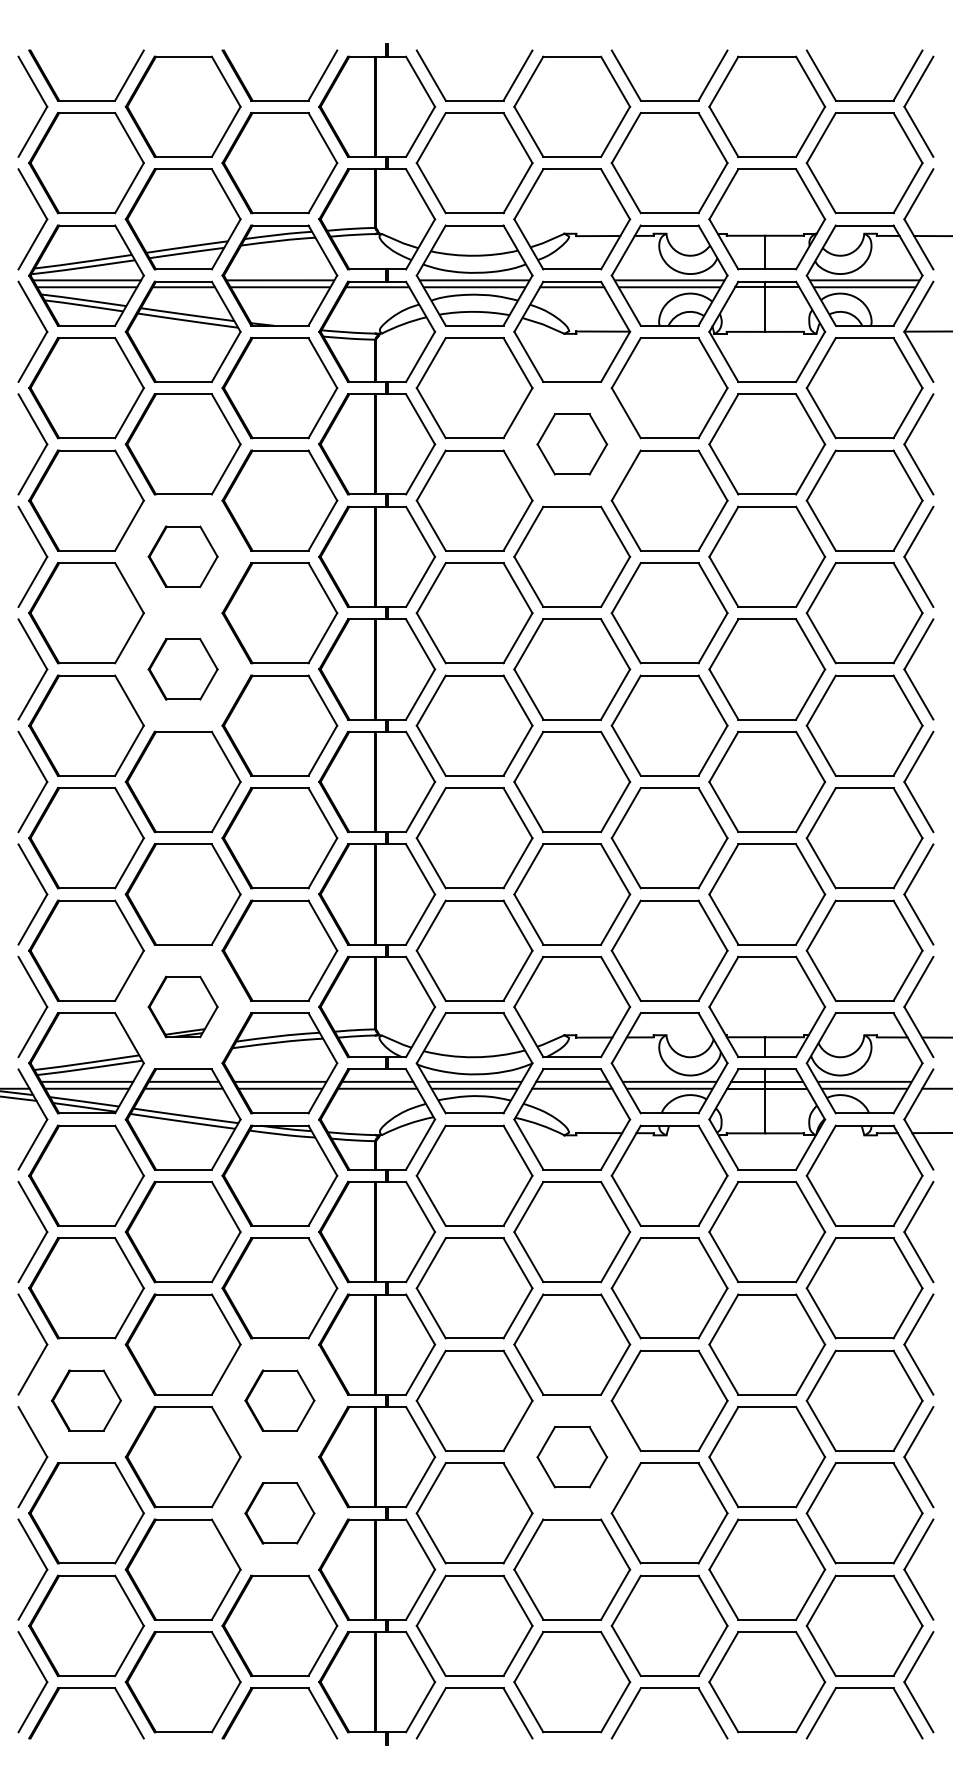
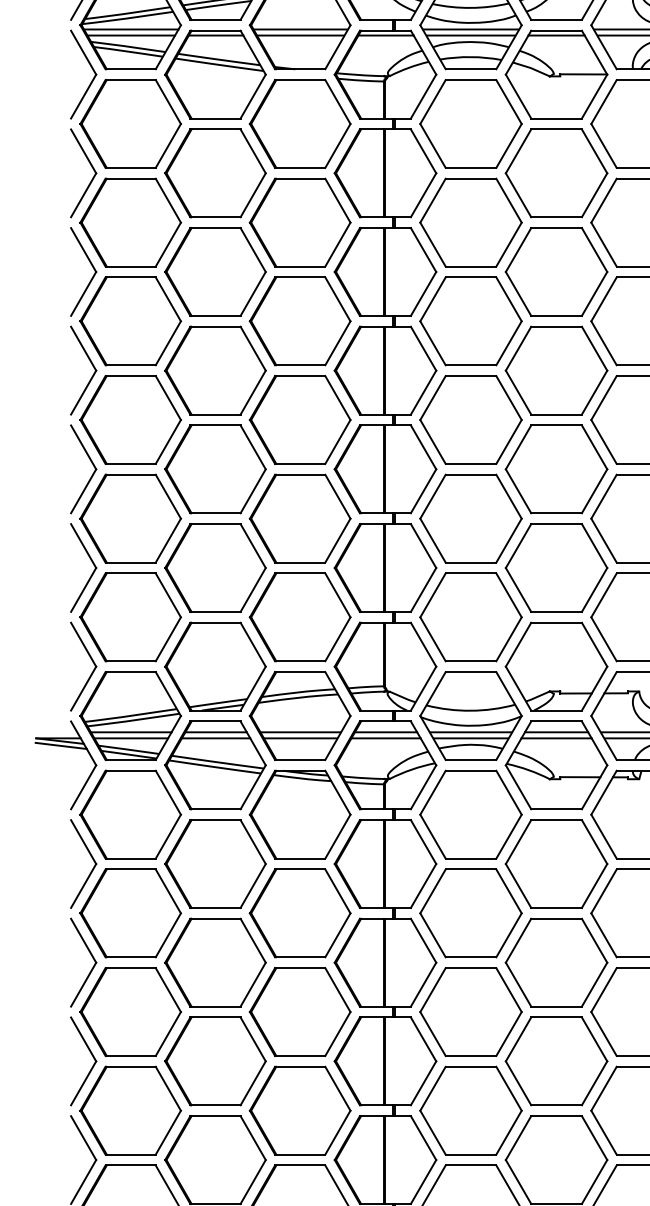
part: (572, 444) -> (556, 173), size x1.67
part: (182, 556) -> (214, 271), size x1.67
part: (182, 669) -> (214, 370), size x1.67
part: (182, 1006) -> (214, 666), size x1.67
part: (86, 1400) -> (130, 1011), size x1.67
part: (279, 1400) -> (299, 1011), size x1.67
part: (572, 1457) -> (556, 1061), size x1.67
part: (279, 1513) -> (299, 1110), size x1.67

